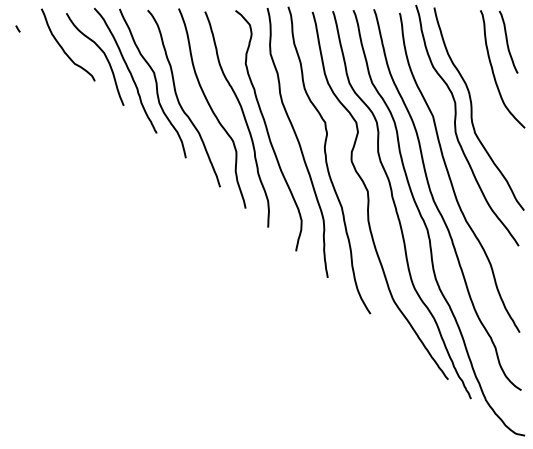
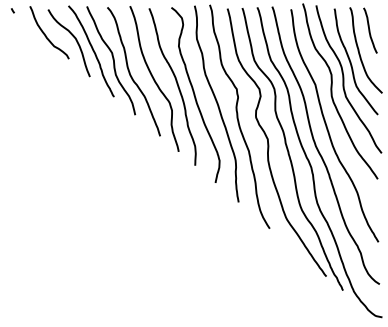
line: (17, 28) -> (12, 10), moved
curve: (482, 86) -> (351, 62), added

